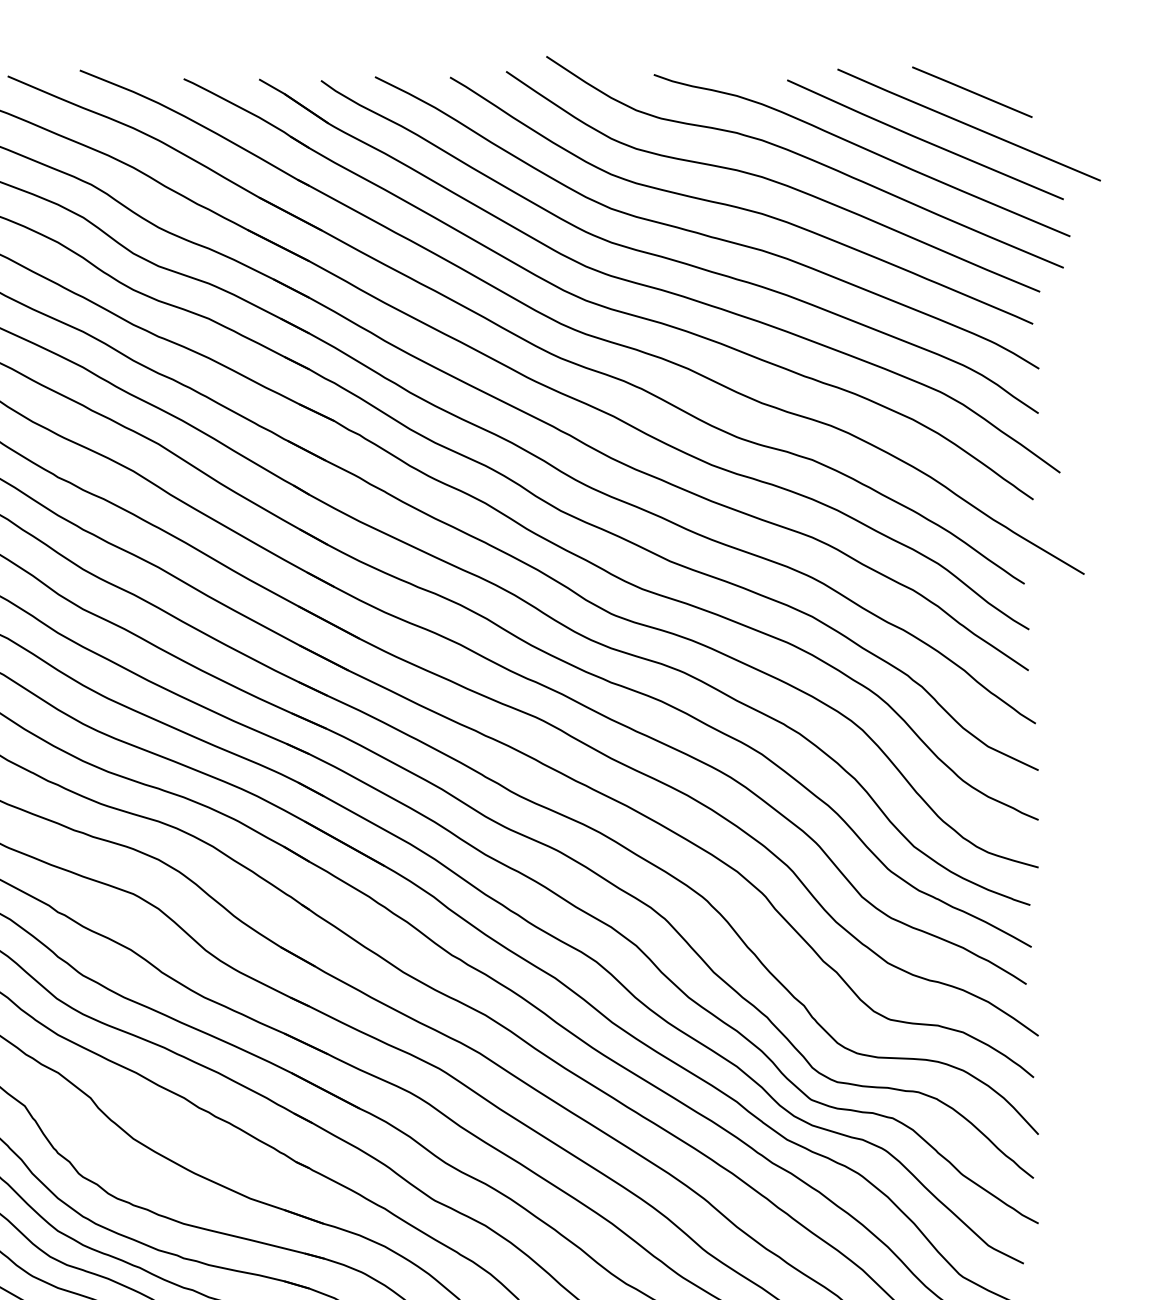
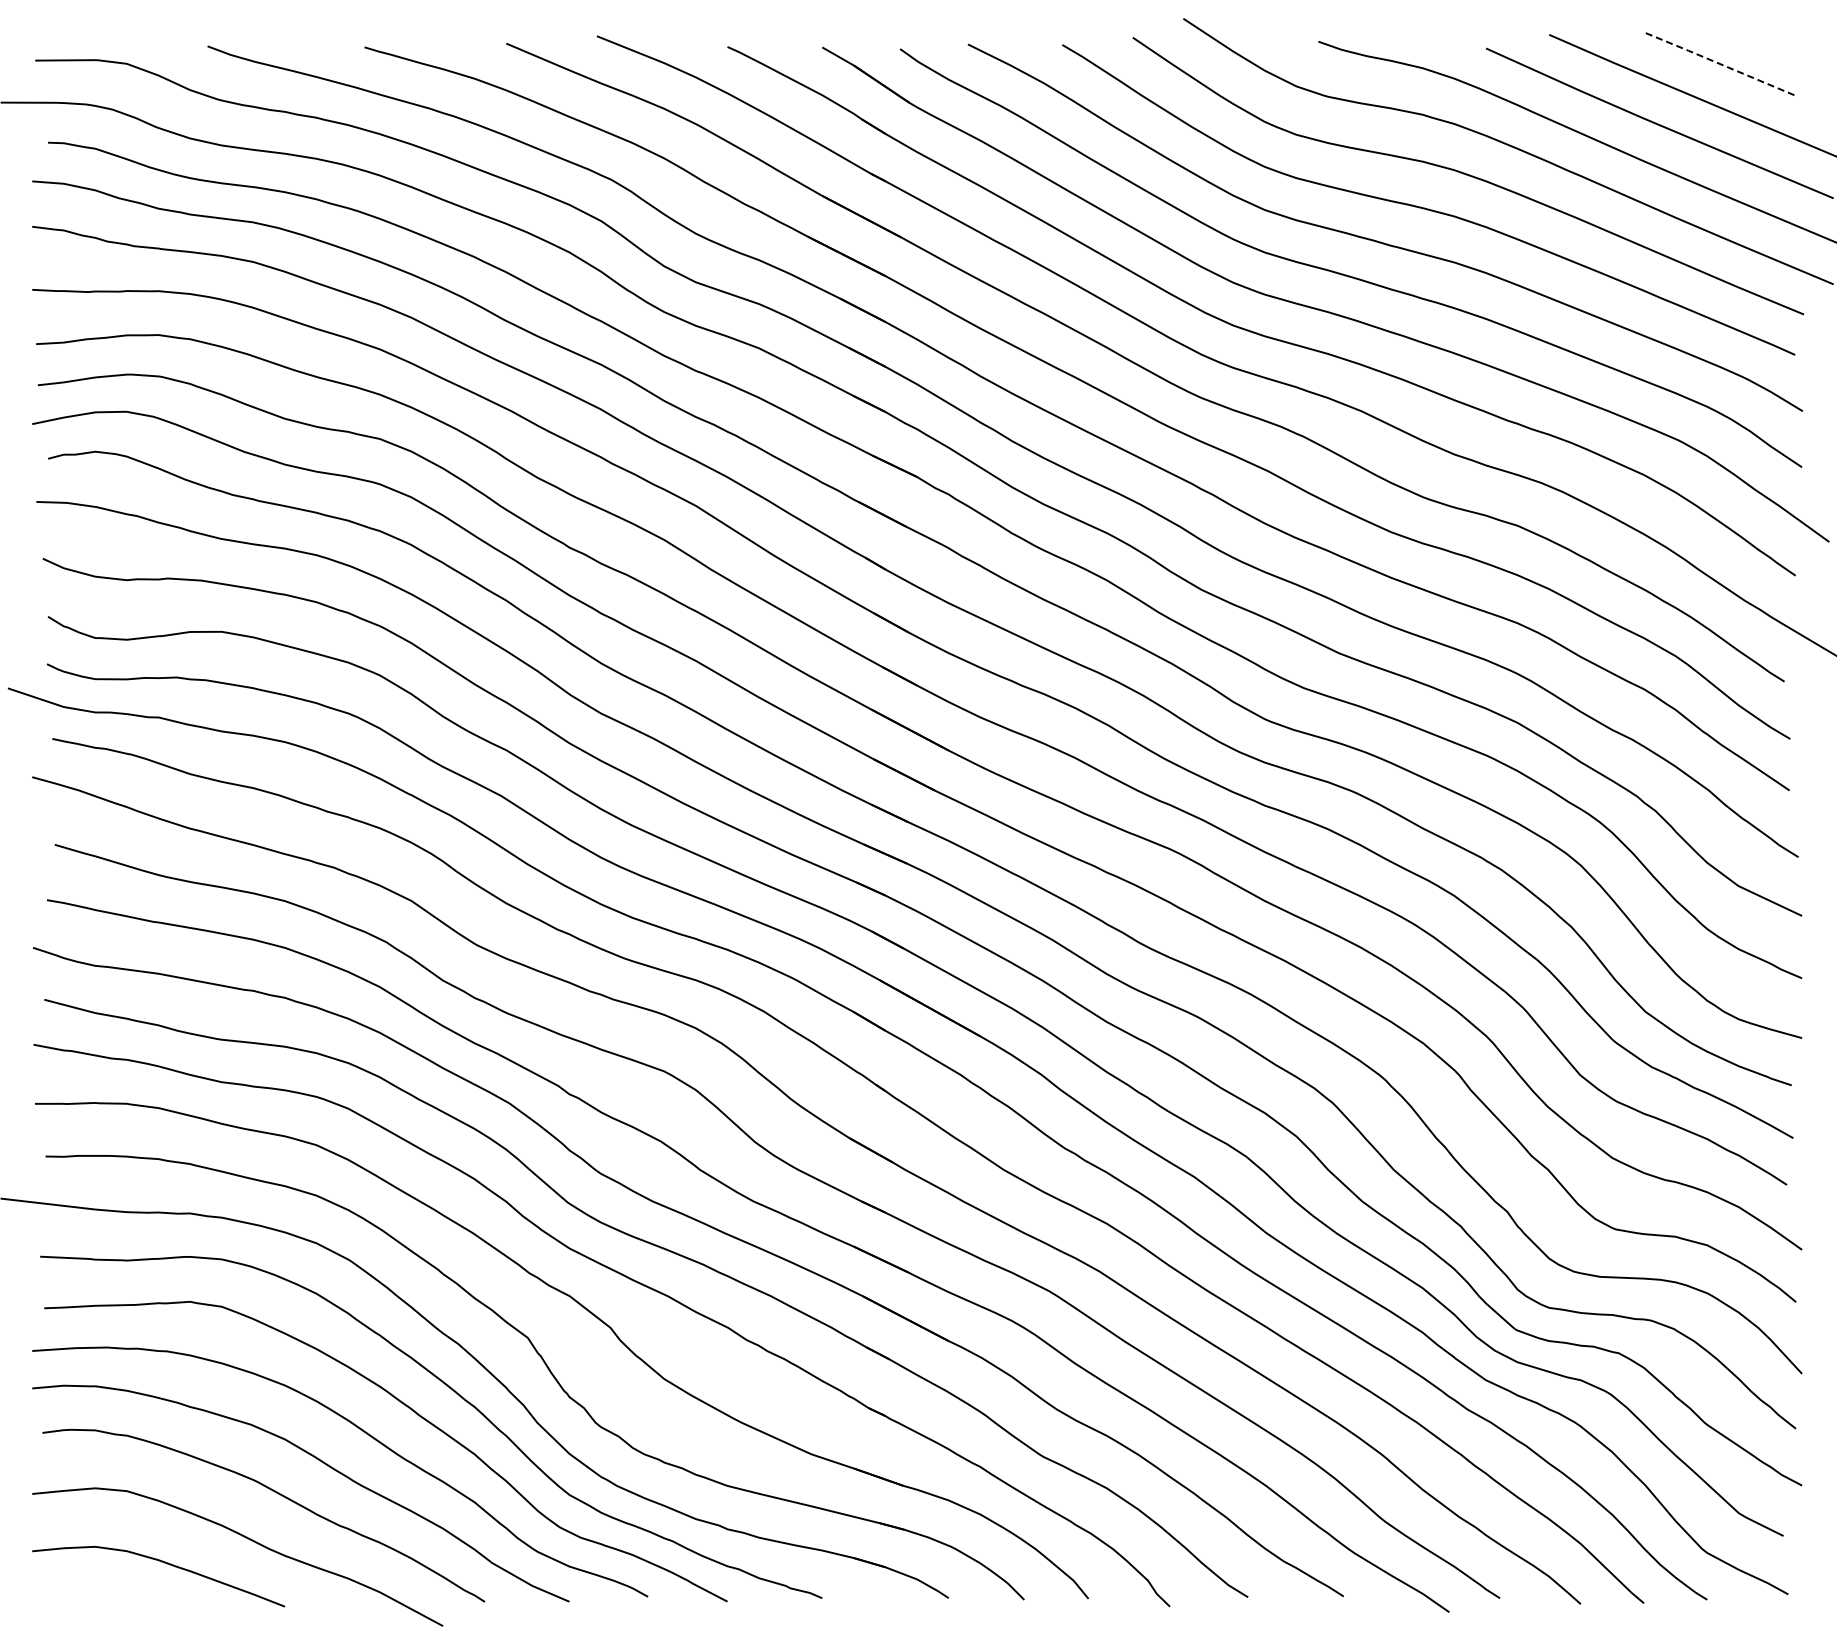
line: (972, 92) -> (1718, 63), solid -> dashed

